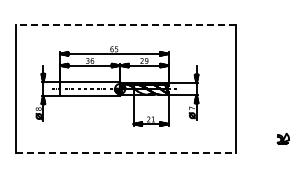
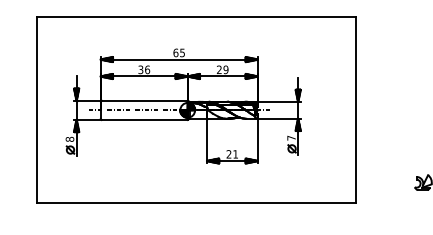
line: (125, 24) -> (195, 17), dashed -> solid
line: (126, 153) -> (196, 203), dashed -> solid

